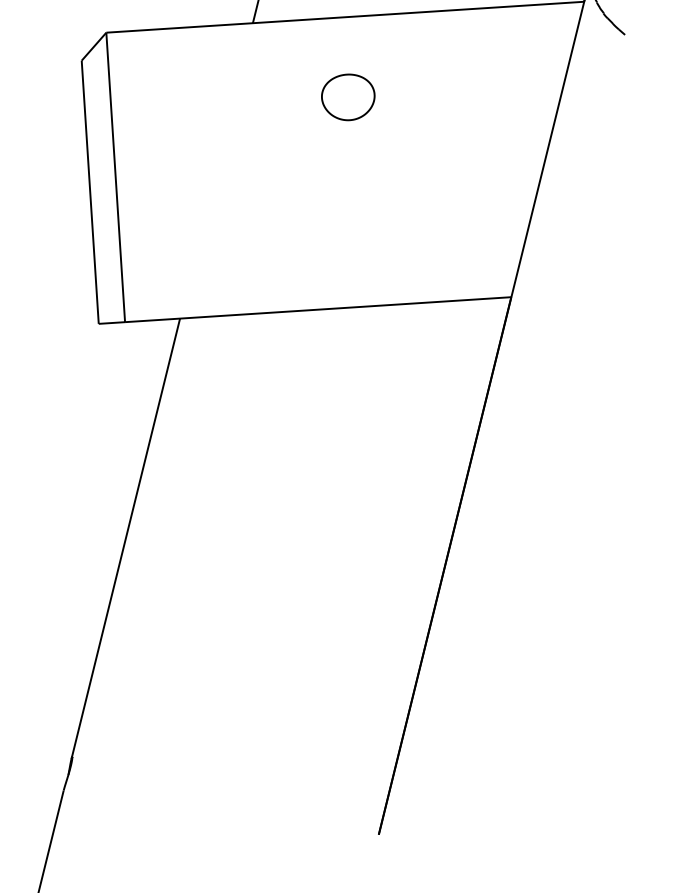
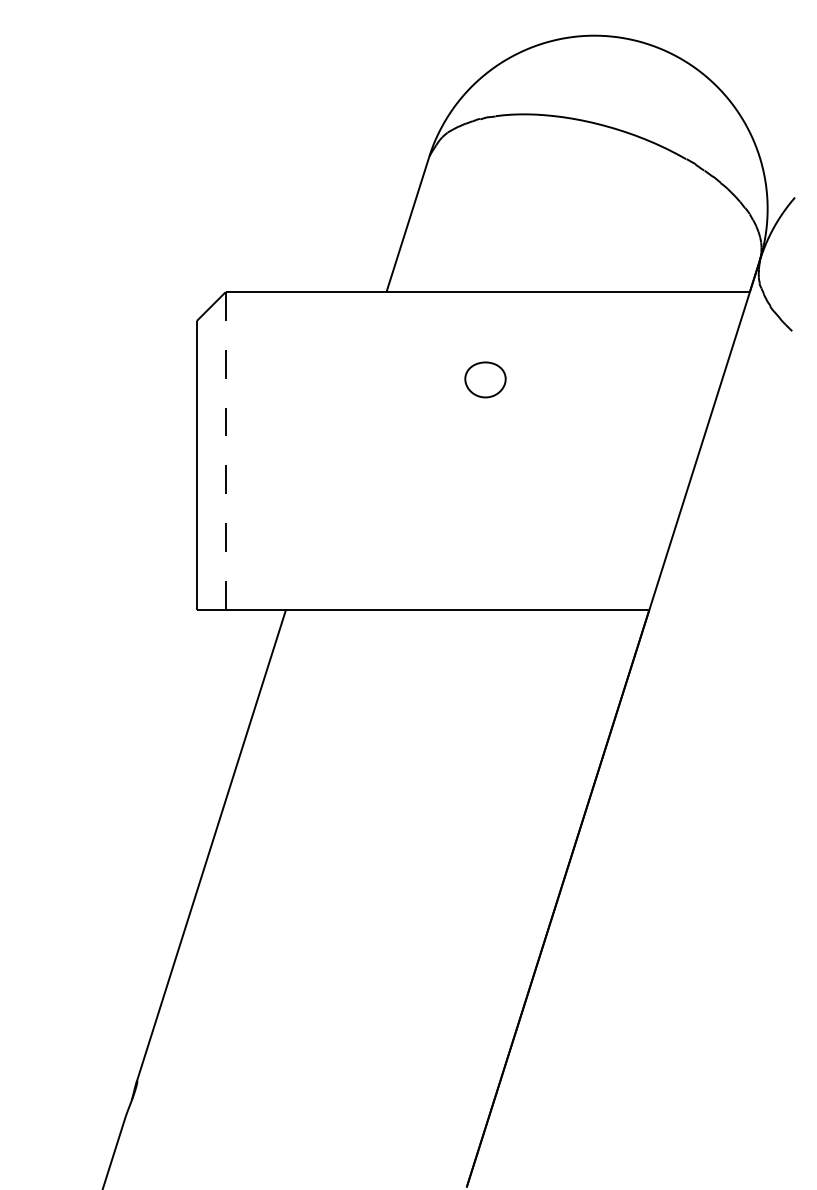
part: (348, 97) -> (485, 379), size x0.7
line: (115, 177) -> (225, 450), solid -> dashed

